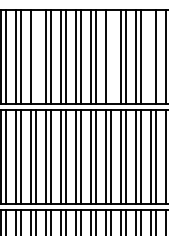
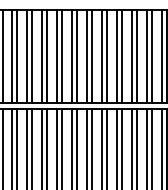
line: (36, 57) -> (47, 56), added
line: (110, 57) -> (121, 56), added
line: (150, 57) -> (161, 56), added

